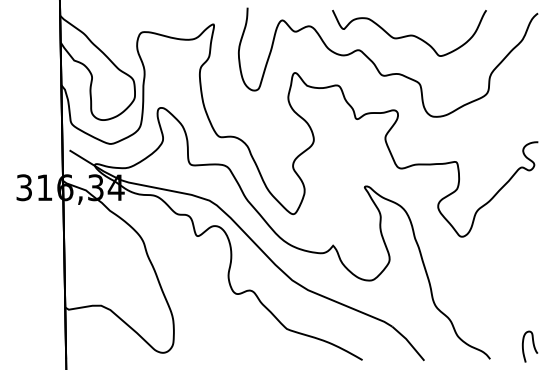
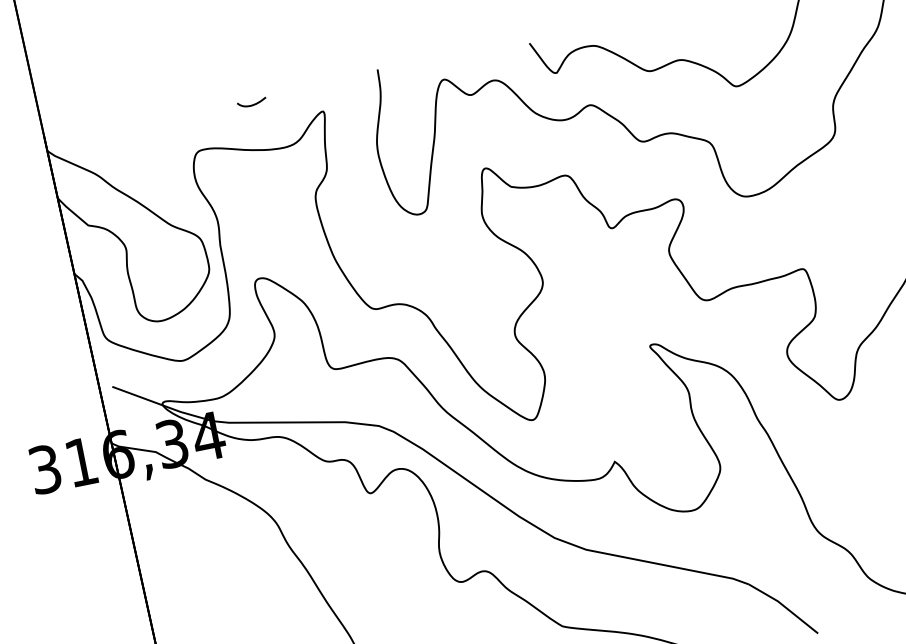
curve: (175, 12) -> (251, 103), added

